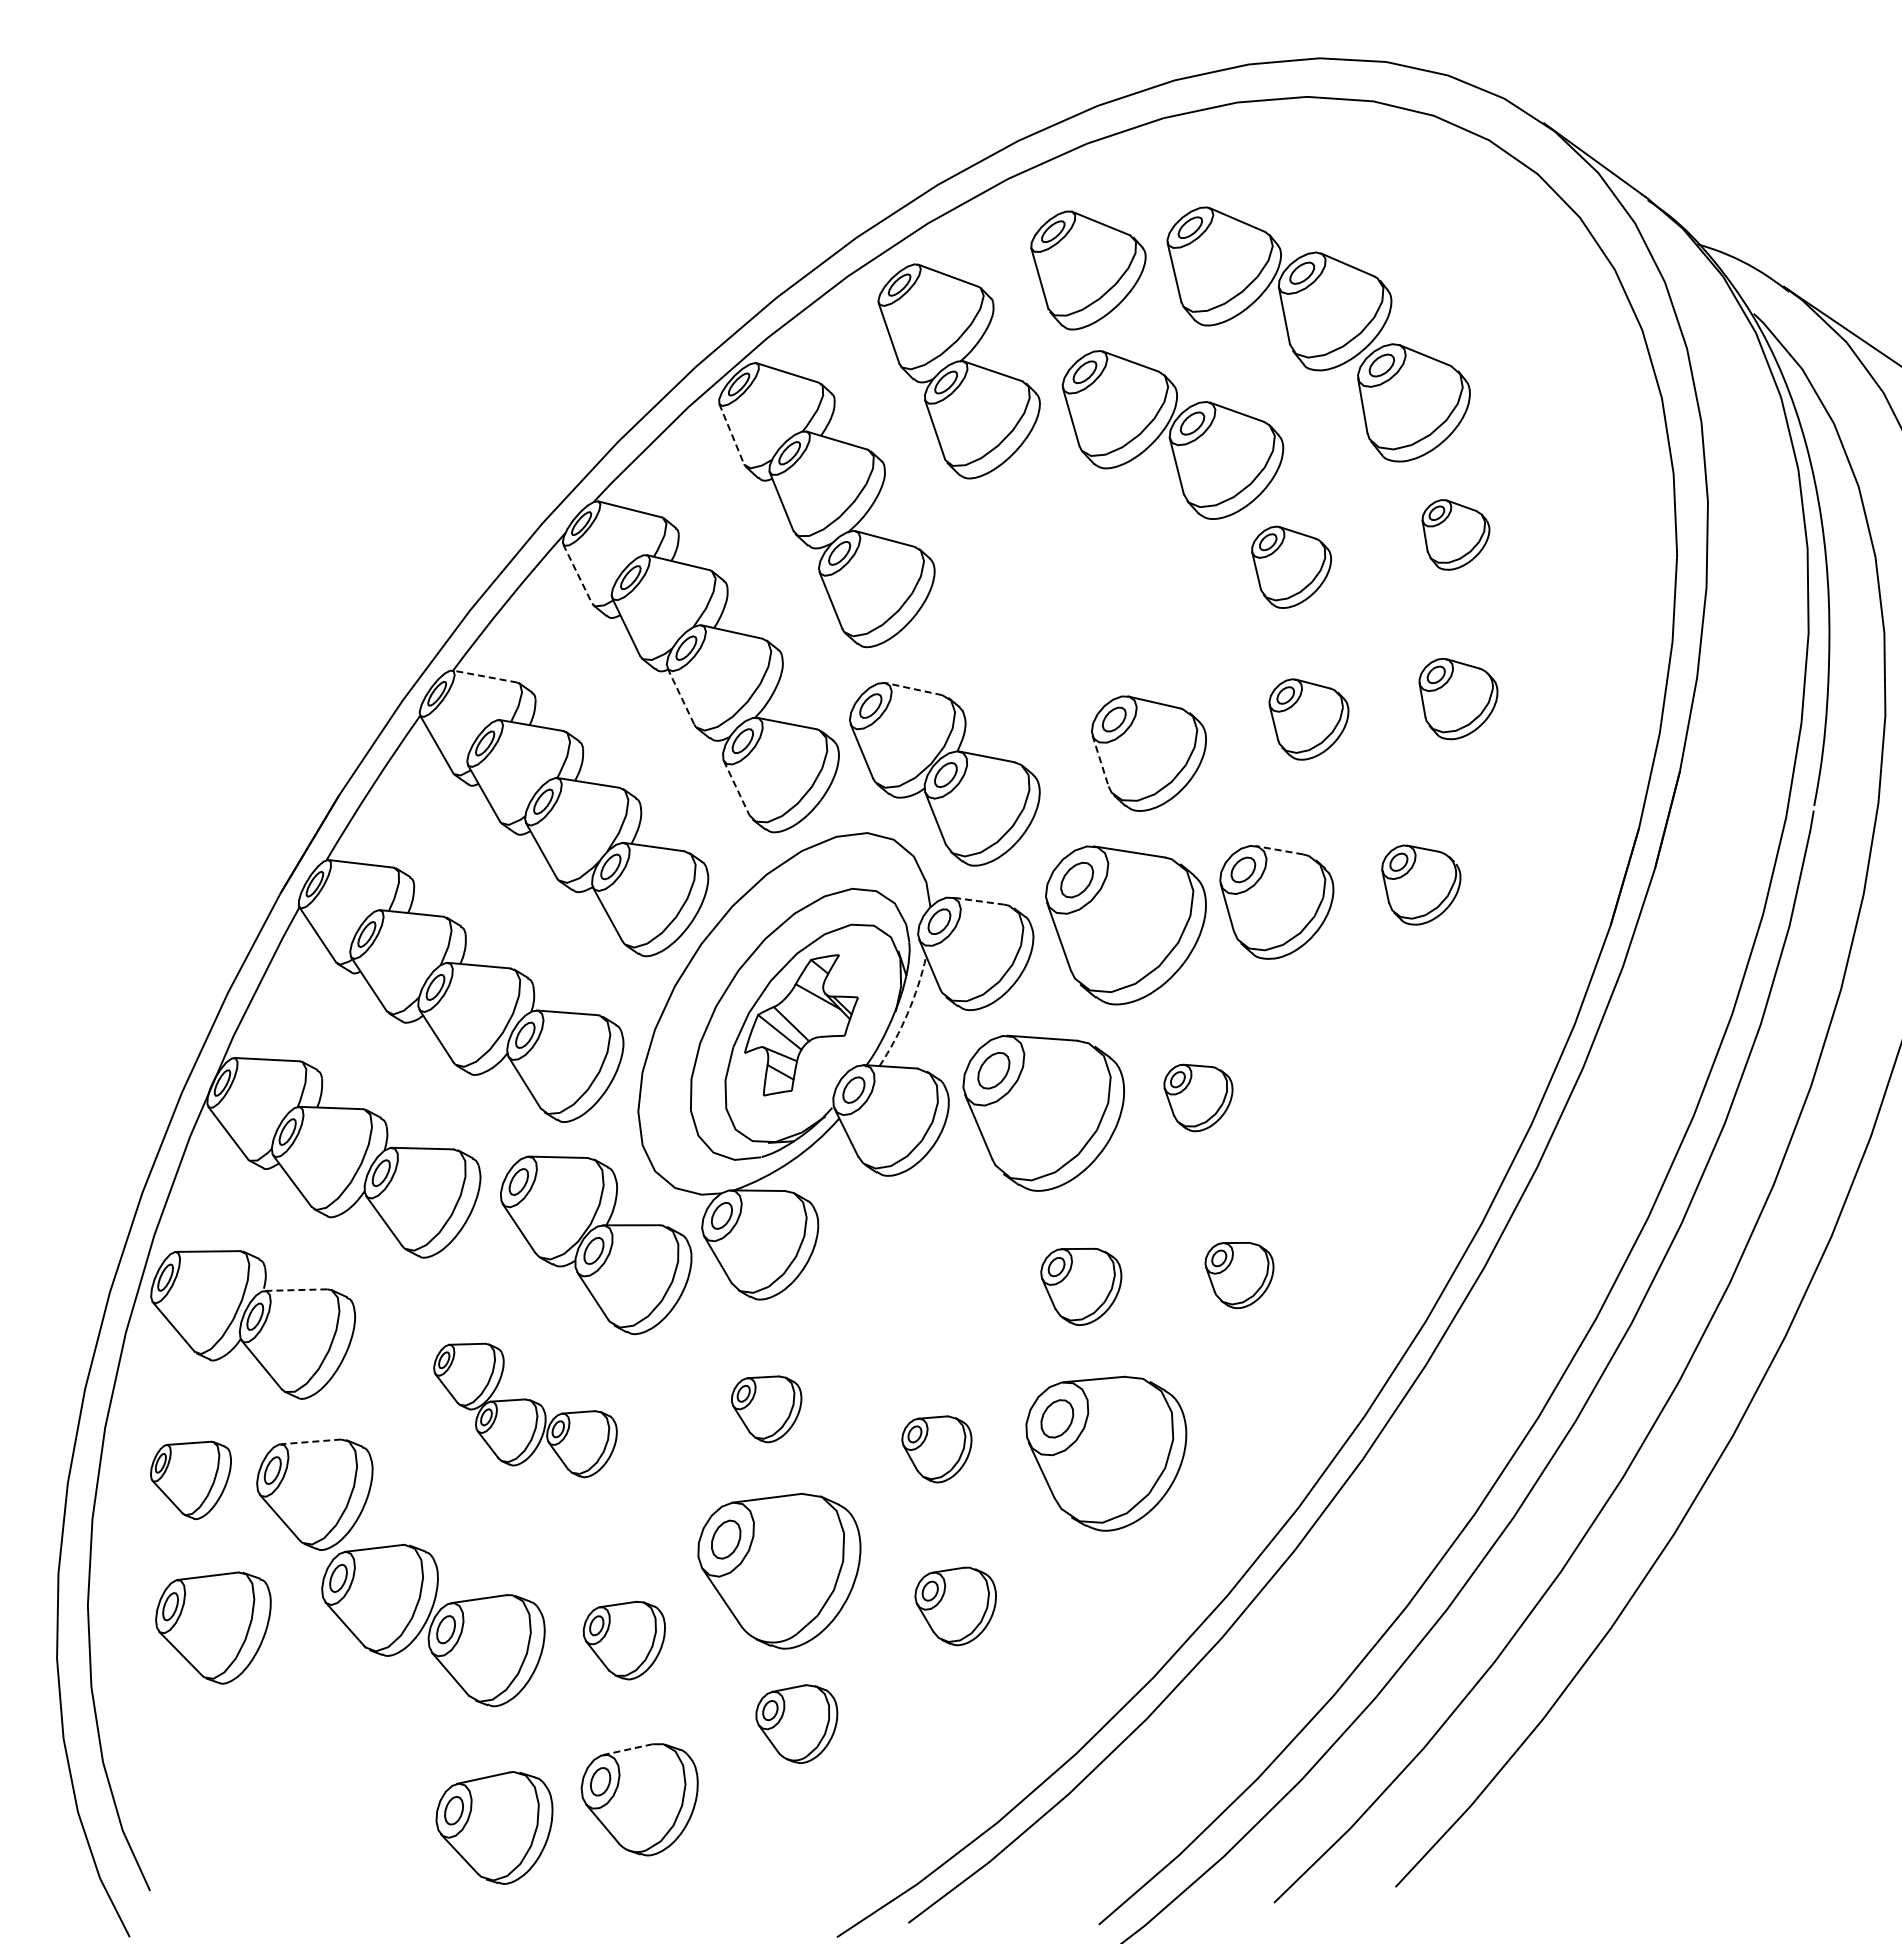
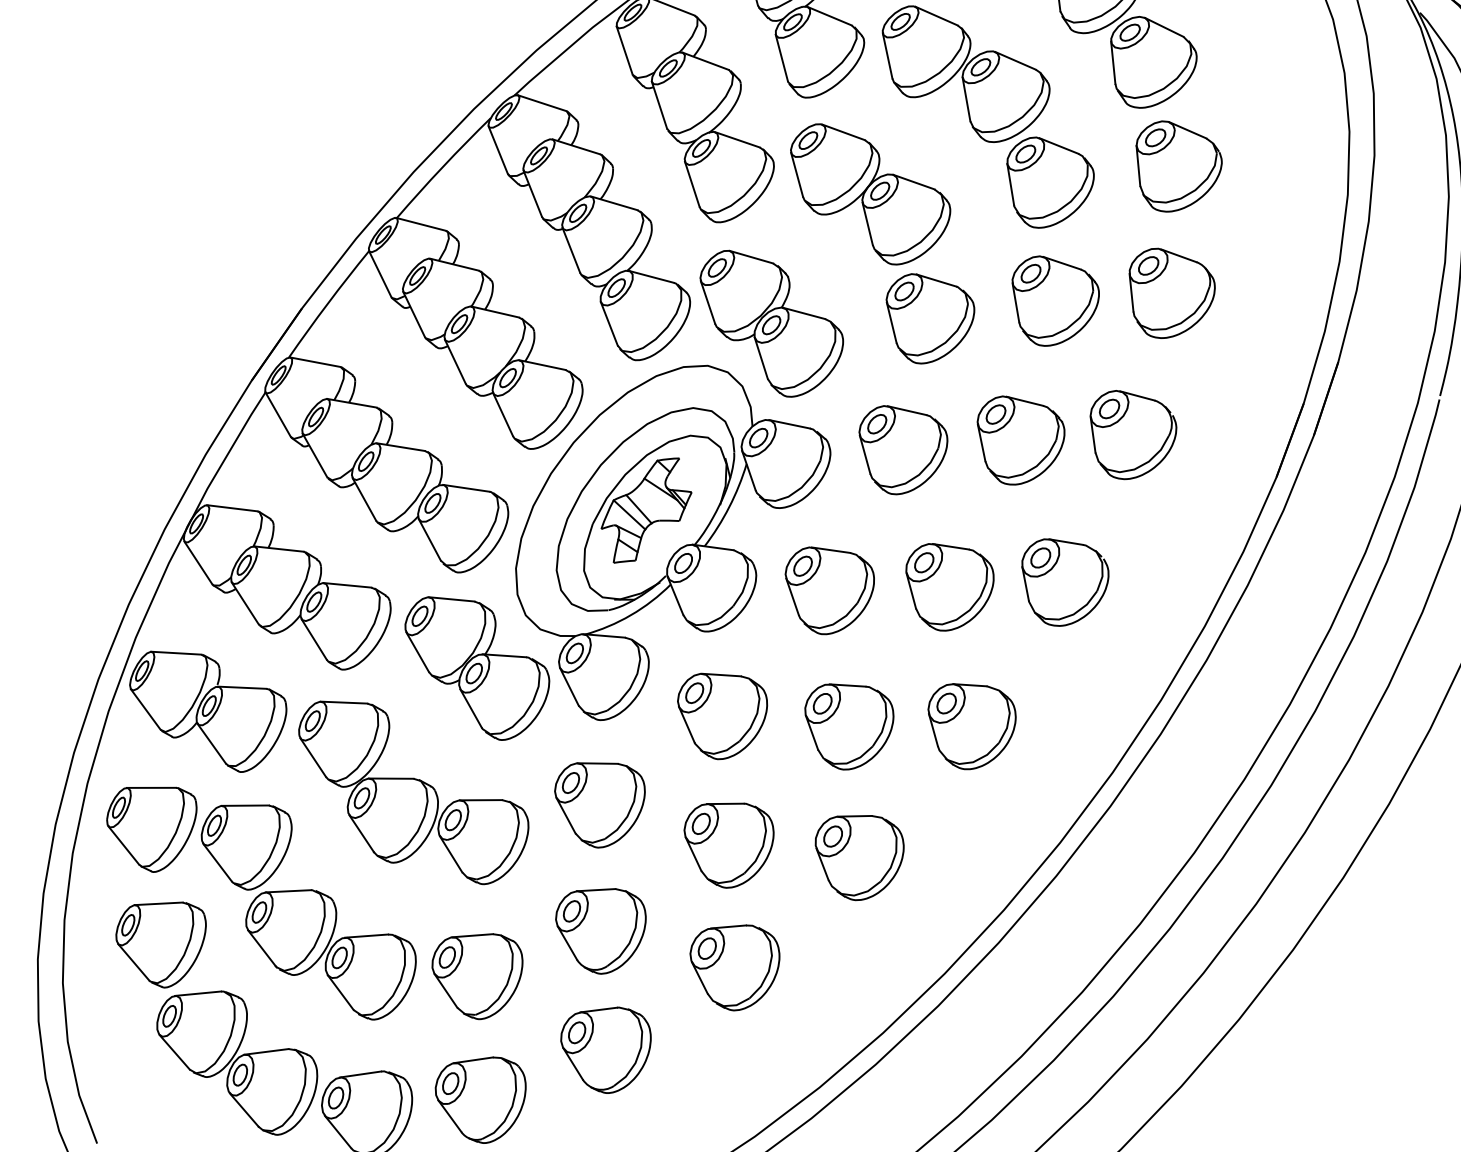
line: (731, 434) -> (624, 50), dashed -> solid
part: (1455, 534) -> (1177, 167), size x1.67
part: (1291, 567) -> (1049, 183), size x1.43
line: (577, 573) -> (498, 149), dashed -> solid
part: (1060, 598) -> (869, 195), added
line: (484, 676) -> (420, 224), dashed -> solid
line: (913, 688) -> (751, 256), dashed -> solid
line: (681, 696) -> (571, 250), dashed -> solid
part: (1458, 698) -> (1171, 293), size x1.43
part: (1308, 719) -> (1054, 301), size x1.43
line: (1100, 761) -> (891, 323), dashed -> solid
line: (736, 788) -> (609, 324), dashed -> solid
line: (1278, 850) -> (1024, 401), dashed -> solid
part: (1421, 884) -> (1132, 435), size x1.43
line: (978, 901) -> (789, 424), dashed -> solid
part: (1125, 925) -> (902, 451), size x0.71
arc: (907, 1013) -> (729, 507), dashed -> solid
part: (1346, 1081) -> (1064, 583), added
part: (1198, 1097) -> (949, 587), size x1.67
part: (1043, 1113) -> (828, 591), size x0.71
part: (1239, 1275) -> (971, 727), size x1.67
part: (916, 1284) -> (721, 716), added
part: (1081, 1286) -> (848, 727), size x1.43
line: (295, 1290) -> (241, 687), dashed -> solid
part: (766, 1409) -> (598, 805), size x1.67
part: (525, 1410) -> (412, 793), size x1.67
line: (310, 1441) -> (245, 805), dashed -> solid
part: (936, 1449) -> (727, 845), size x1.67
part: (1106, 1453) -> (858, 857), size x0.71
part: (190, 1480) -> (150, 828), size x1.43
part: (779, 1571) -> (600, 930), size x0.71
part: (955, 1606) -> (734, 967), size x1.43
part: (624, 1640) -> (476, 975), size x1.43
part: (796, 1723) -> (605, 1049), size x1.43
line: (627, 1749) -> (473, 1060), dashed -> solid
part: (322, 1773) -> (236, 1062), added

